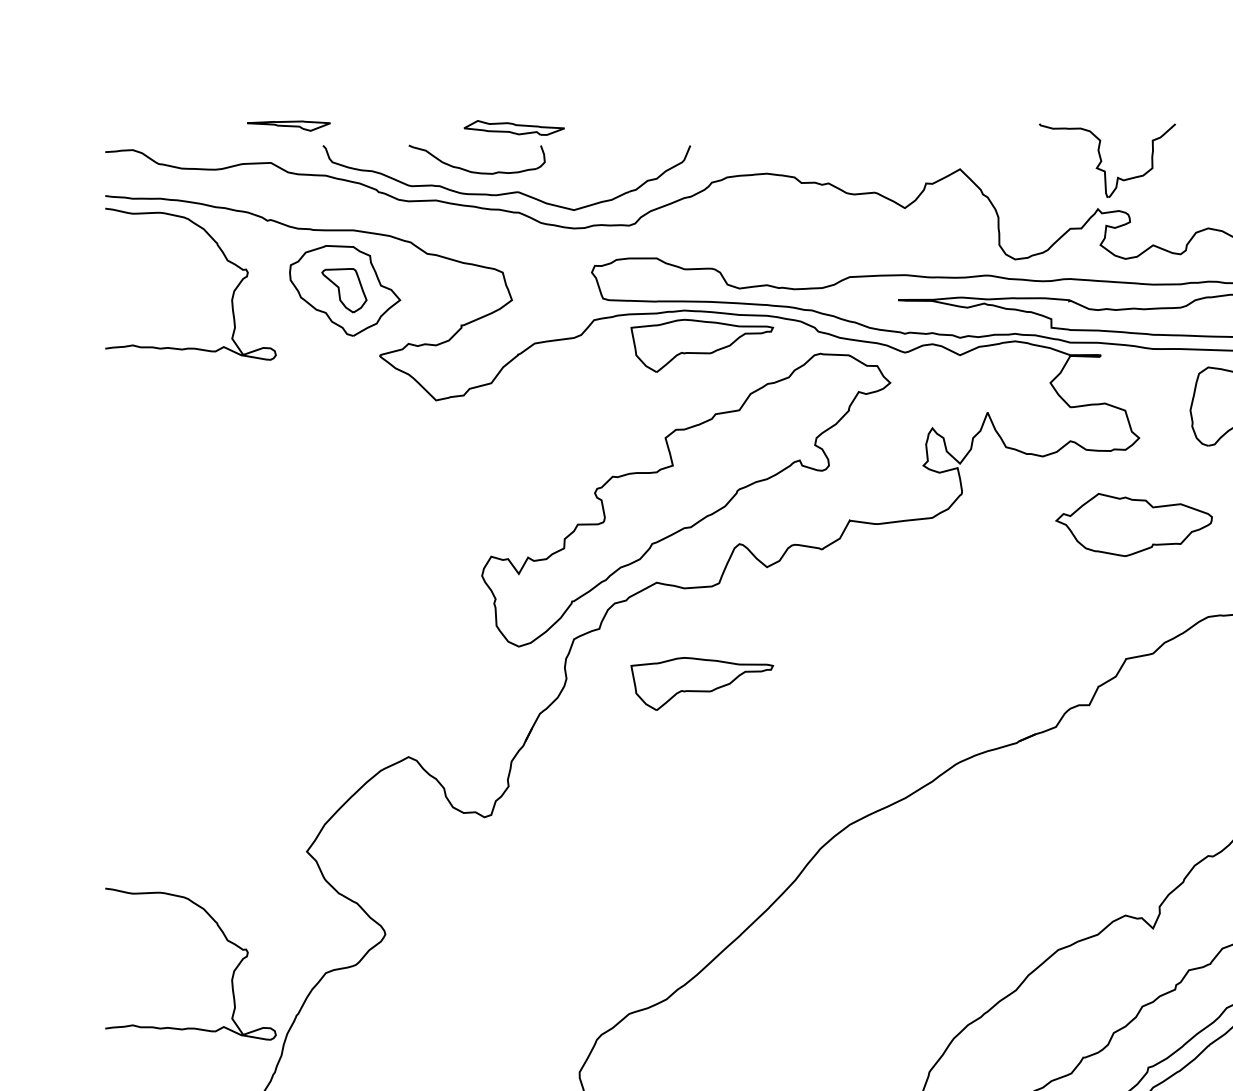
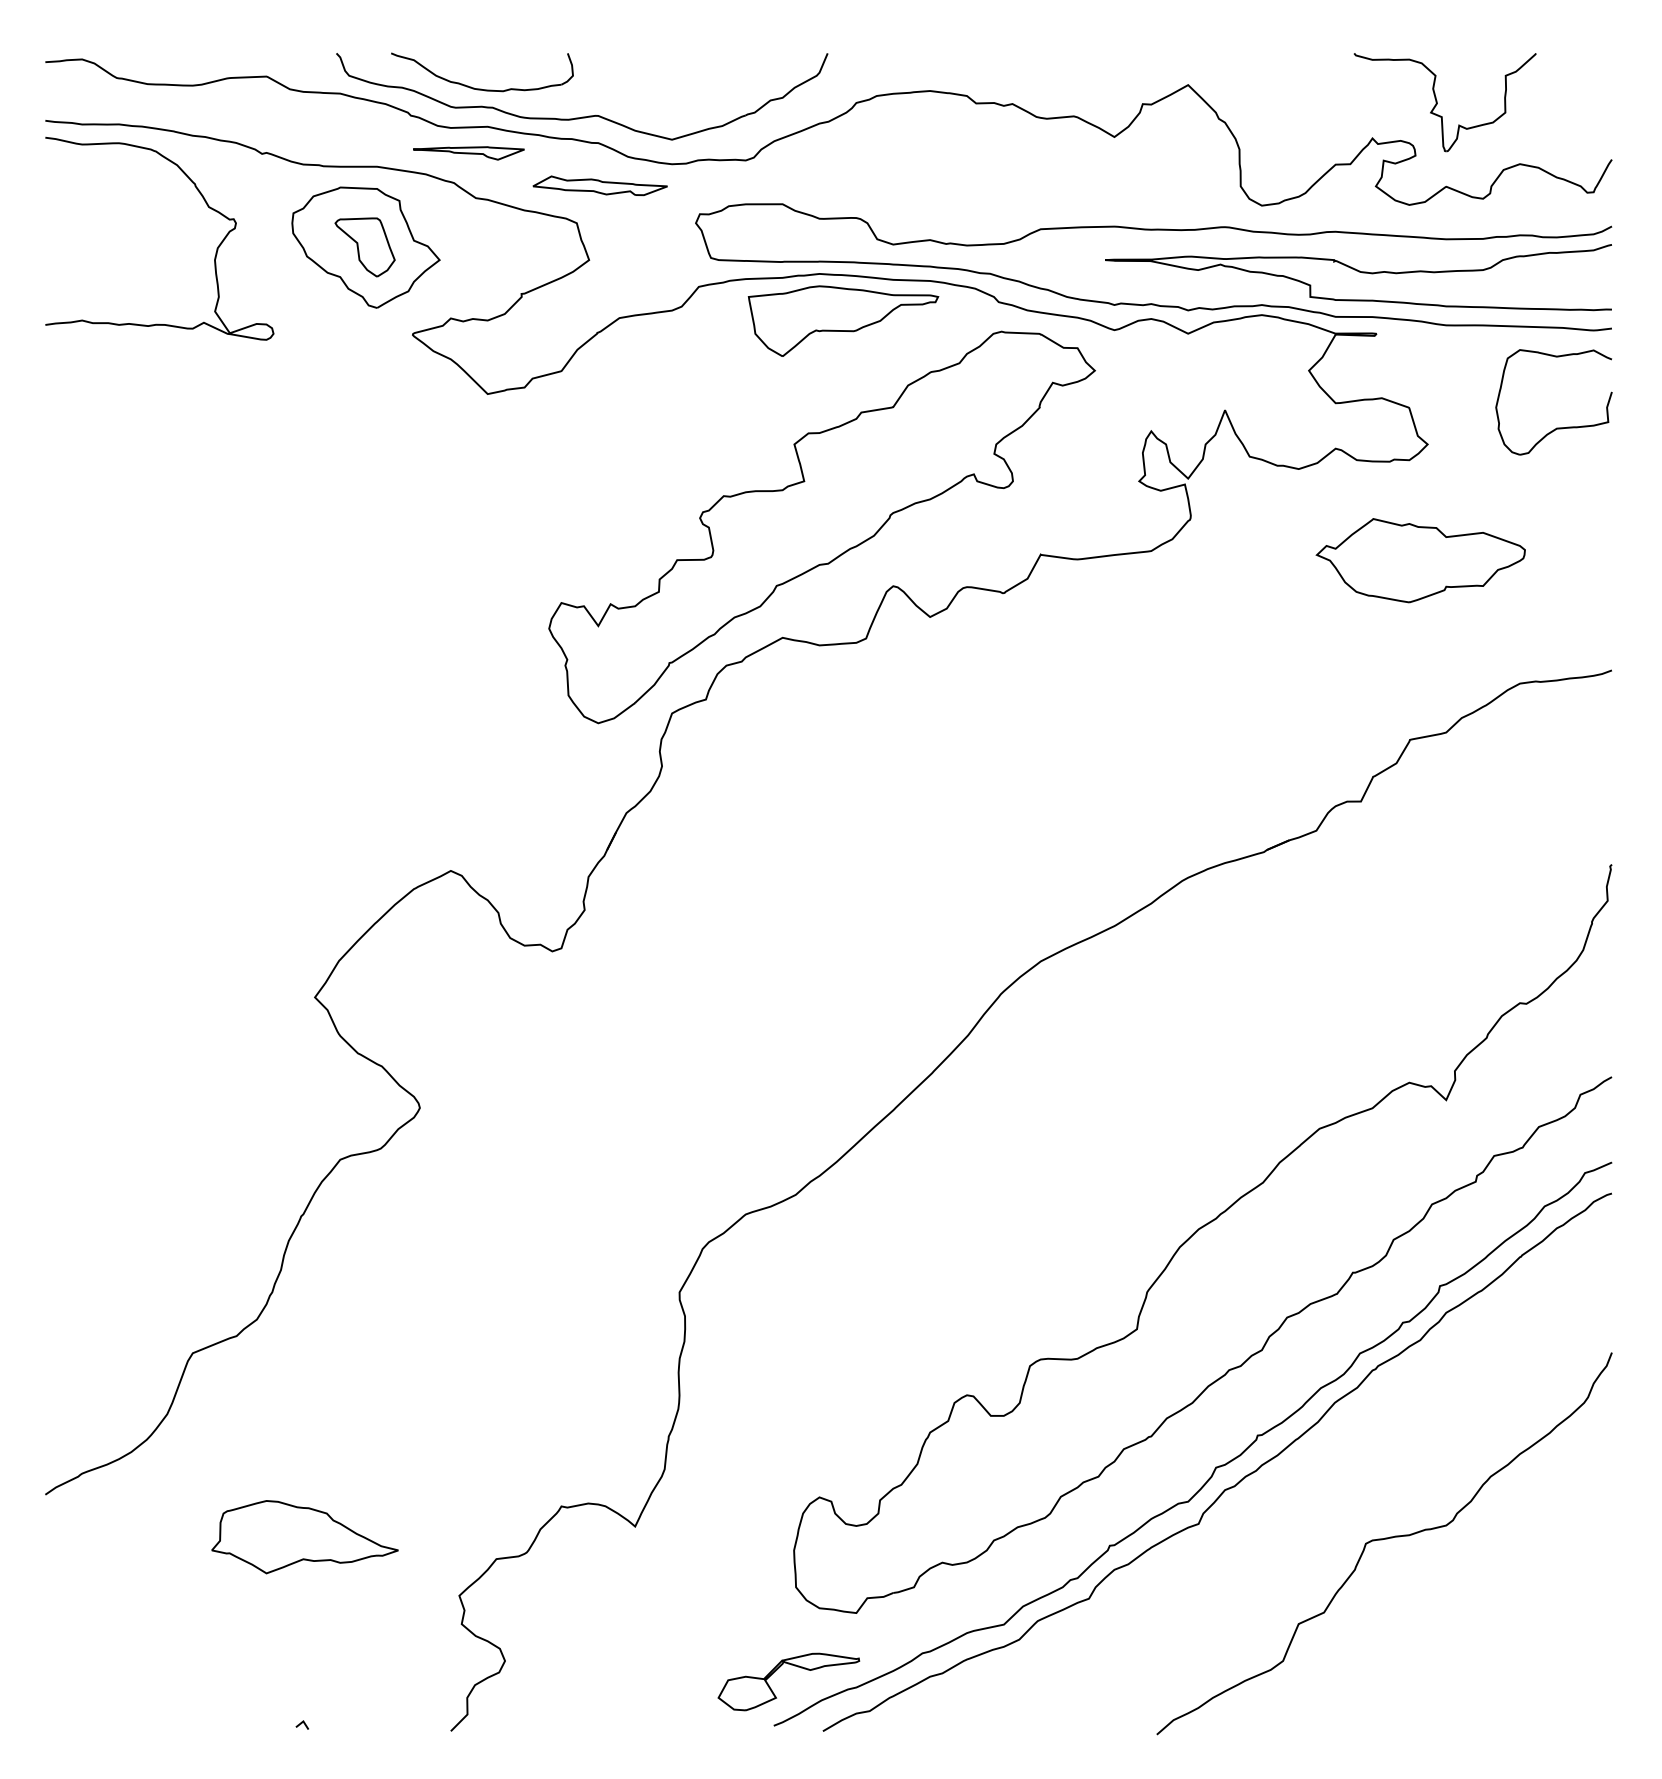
part: (288, 126) -> (468, 153), moved
part: (513, 127) -> (599, 185), moved
part: (1101, 160) -> (1437, 102), moved
part: (476, 171) -> (481, 88), moved
part: (702, 683) -> (843, 772), removed
curve: (226, 940) -> (207, 1115), removed

